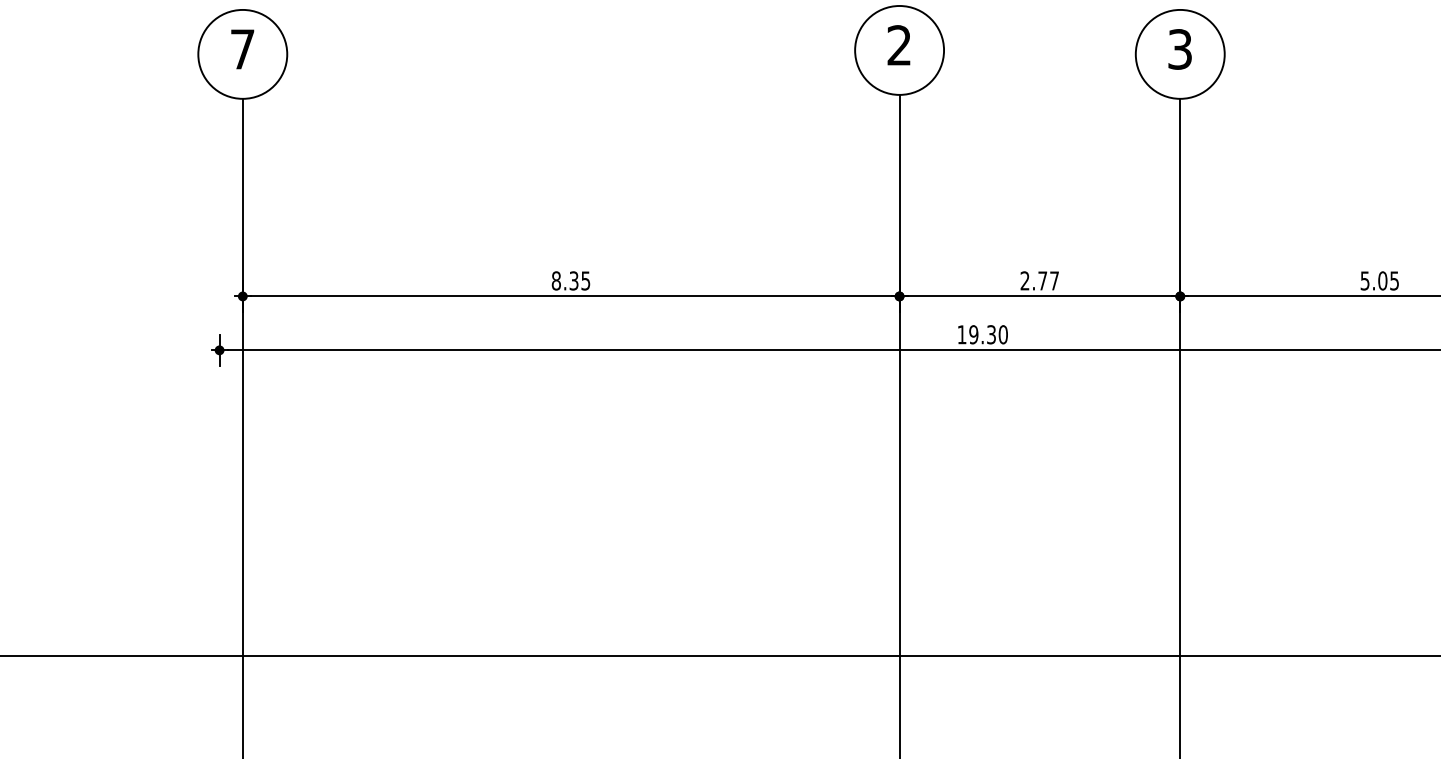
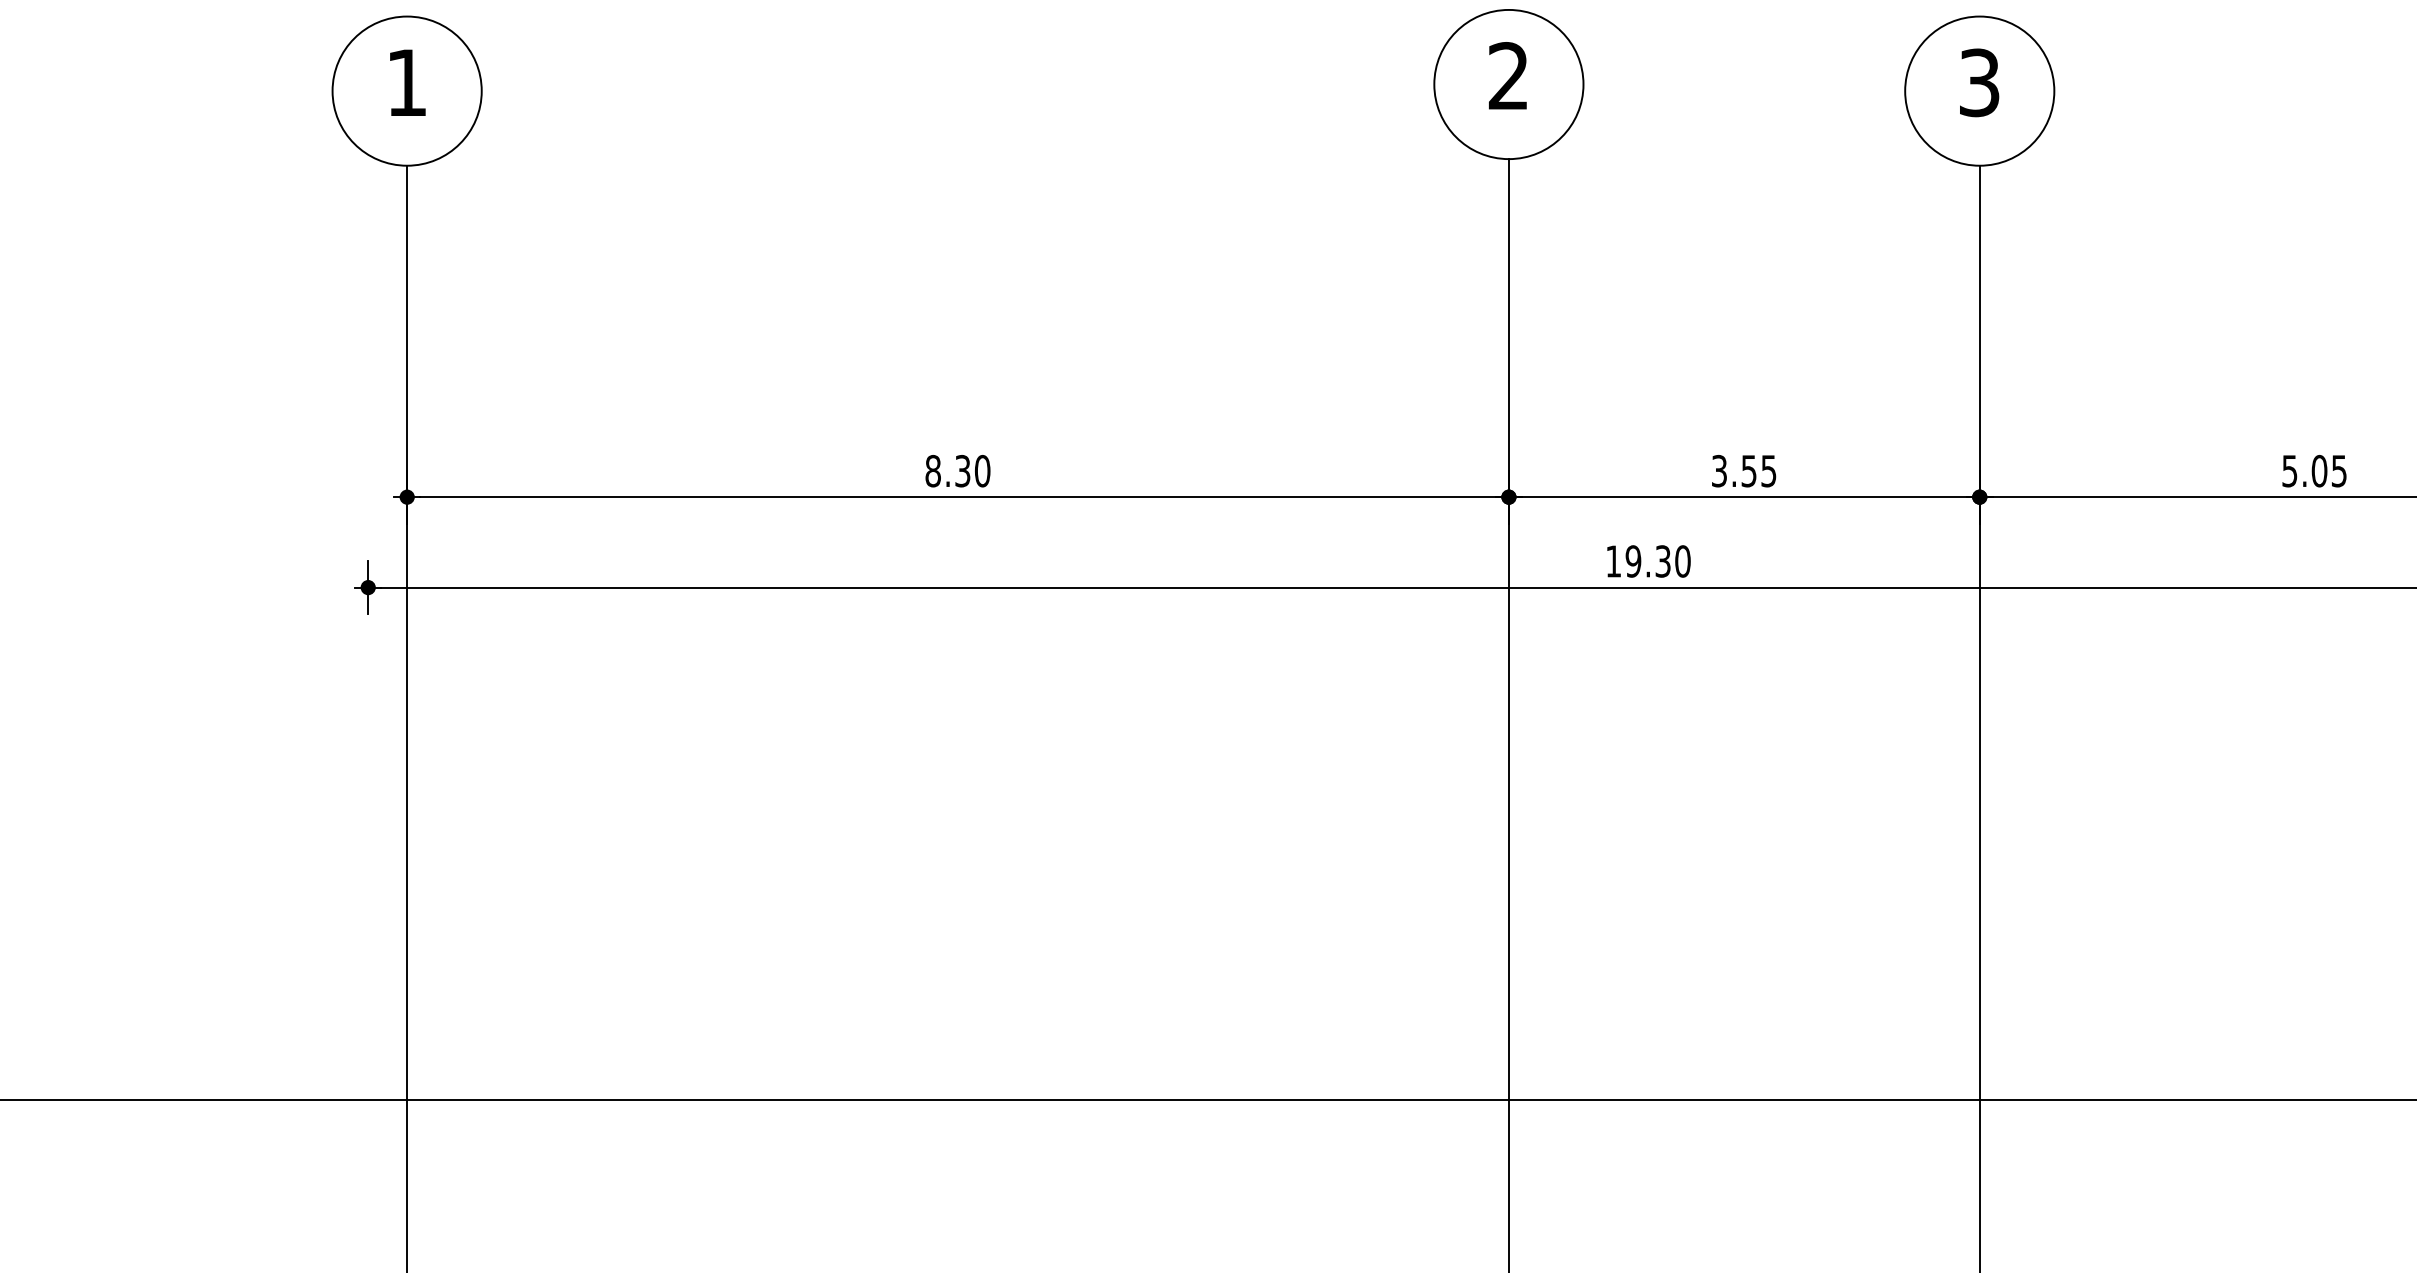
text: (242, 49) -> (406, 82), 7 -> 1
text: (585, 280) -> (982, 470), 8.35 -> 8.30
text: (1039, 280) -> (1743, 470), 2.77 -> 3.55

